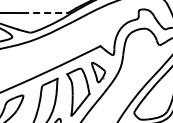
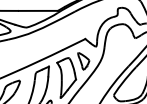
line: (45, 13) -> (38, 11), dashed -> solid

